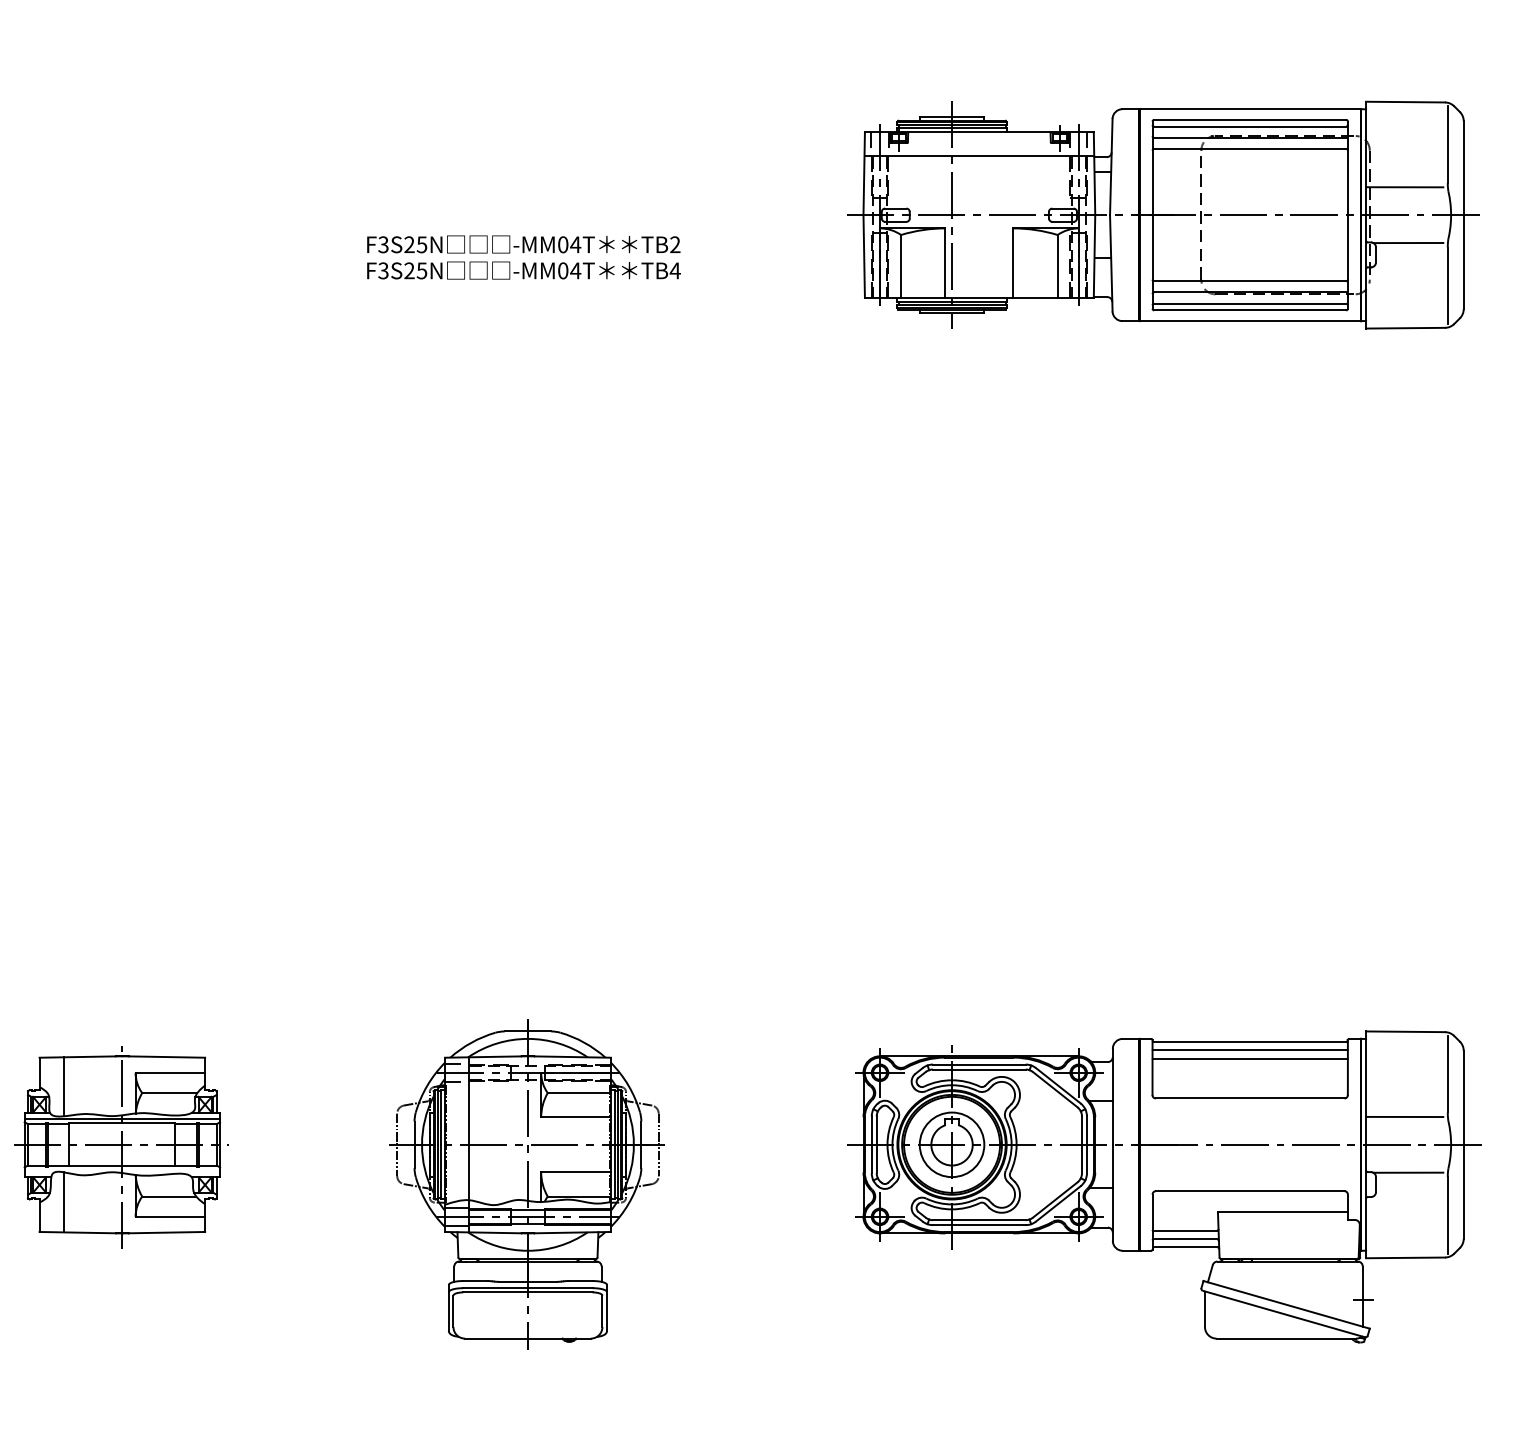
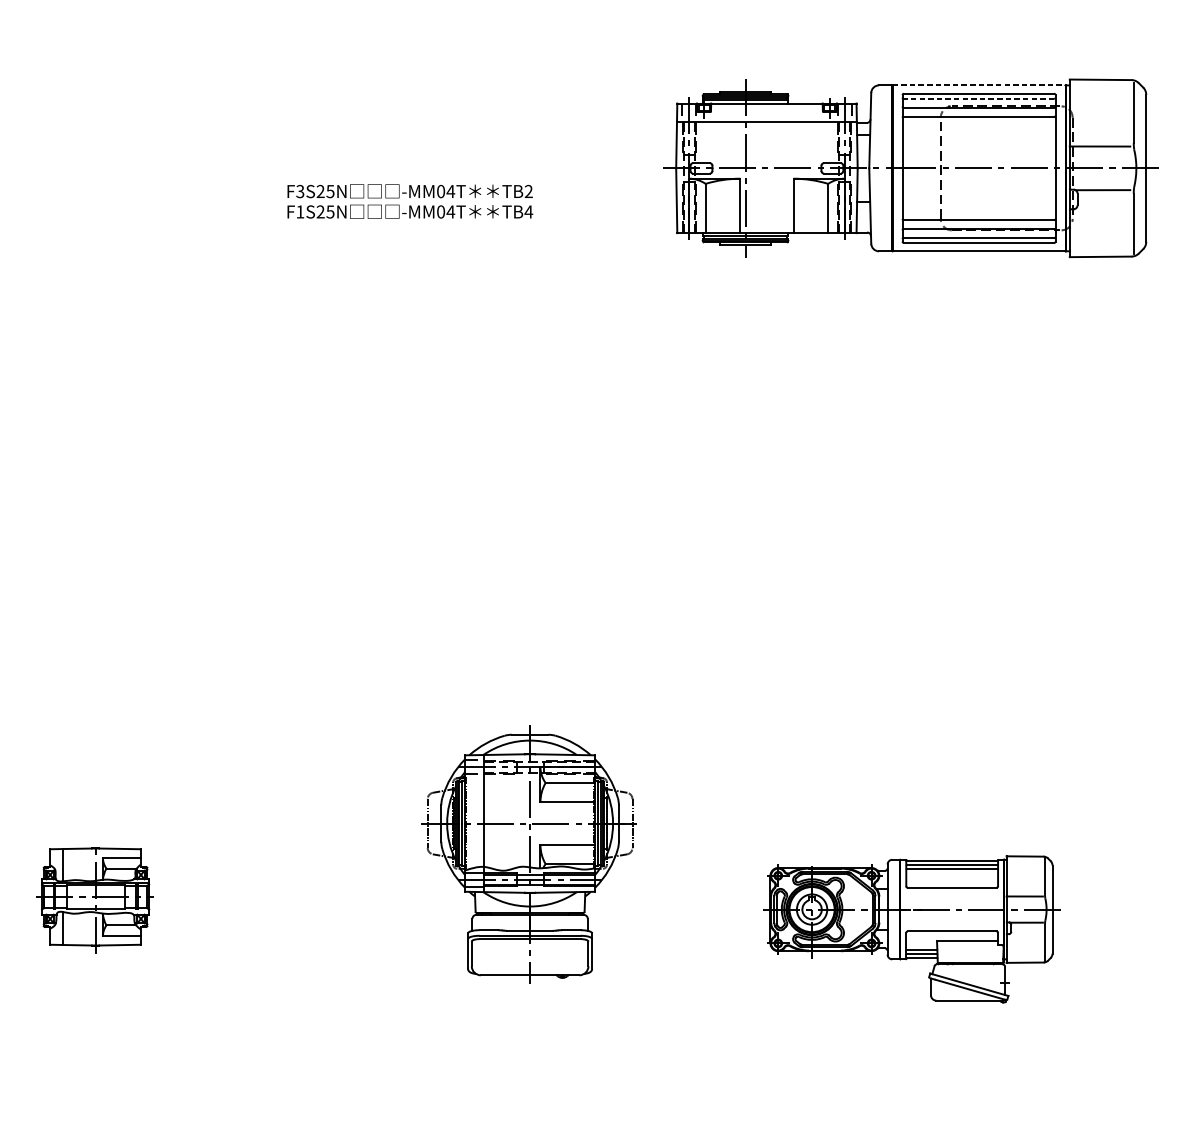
line: (1250, 109) -> (979, 85), solid -> dashed
line: (1249, 126) -> (978, 98), solid -> dashed
text: (383, 270) -> (300, 211), F3S25N -> F1S25N
part: (121, 1147) -> (95, 898), size x0.7
part: (526, 1184) -> (528, 854), moved
part: (1164, 1186) -> (911, 929), size x0.6

